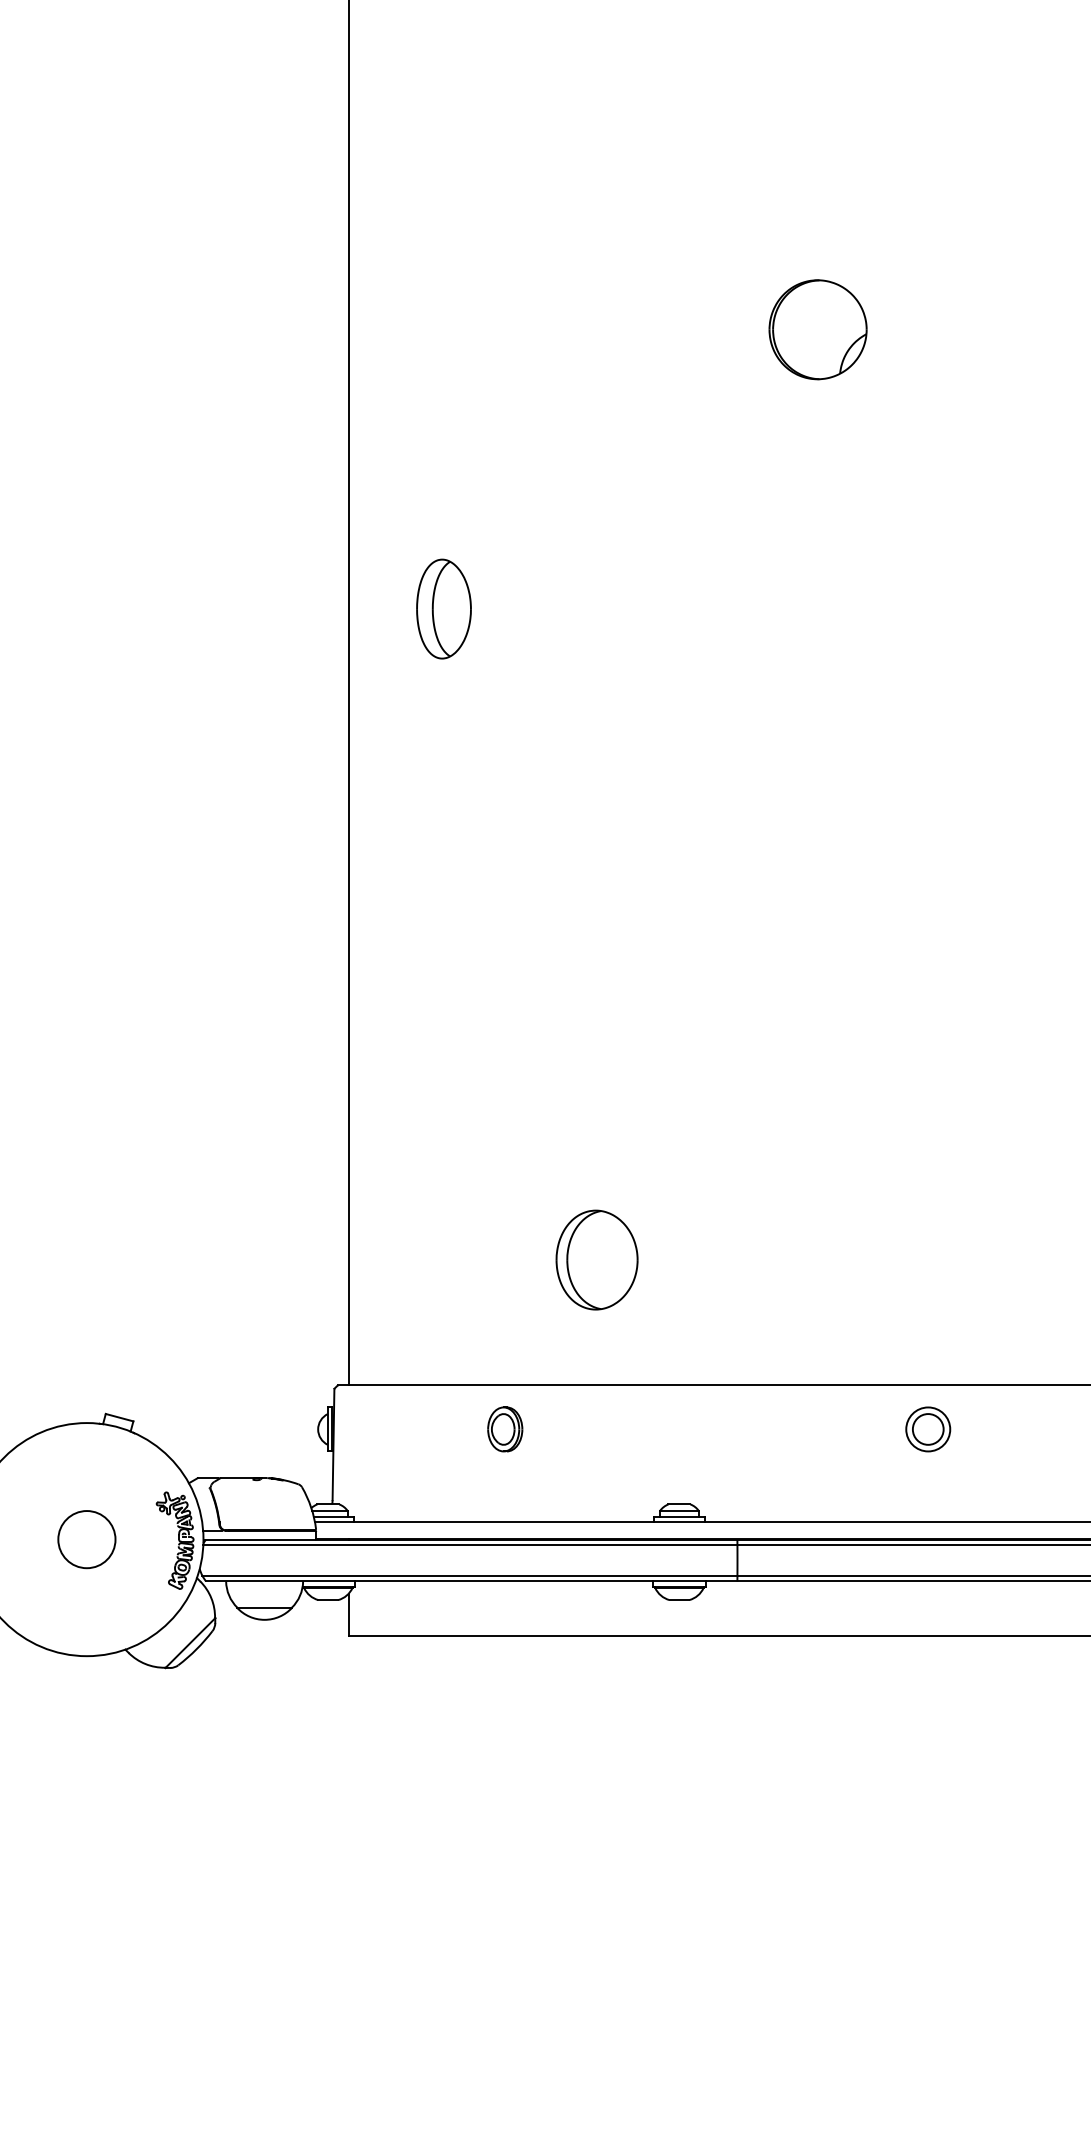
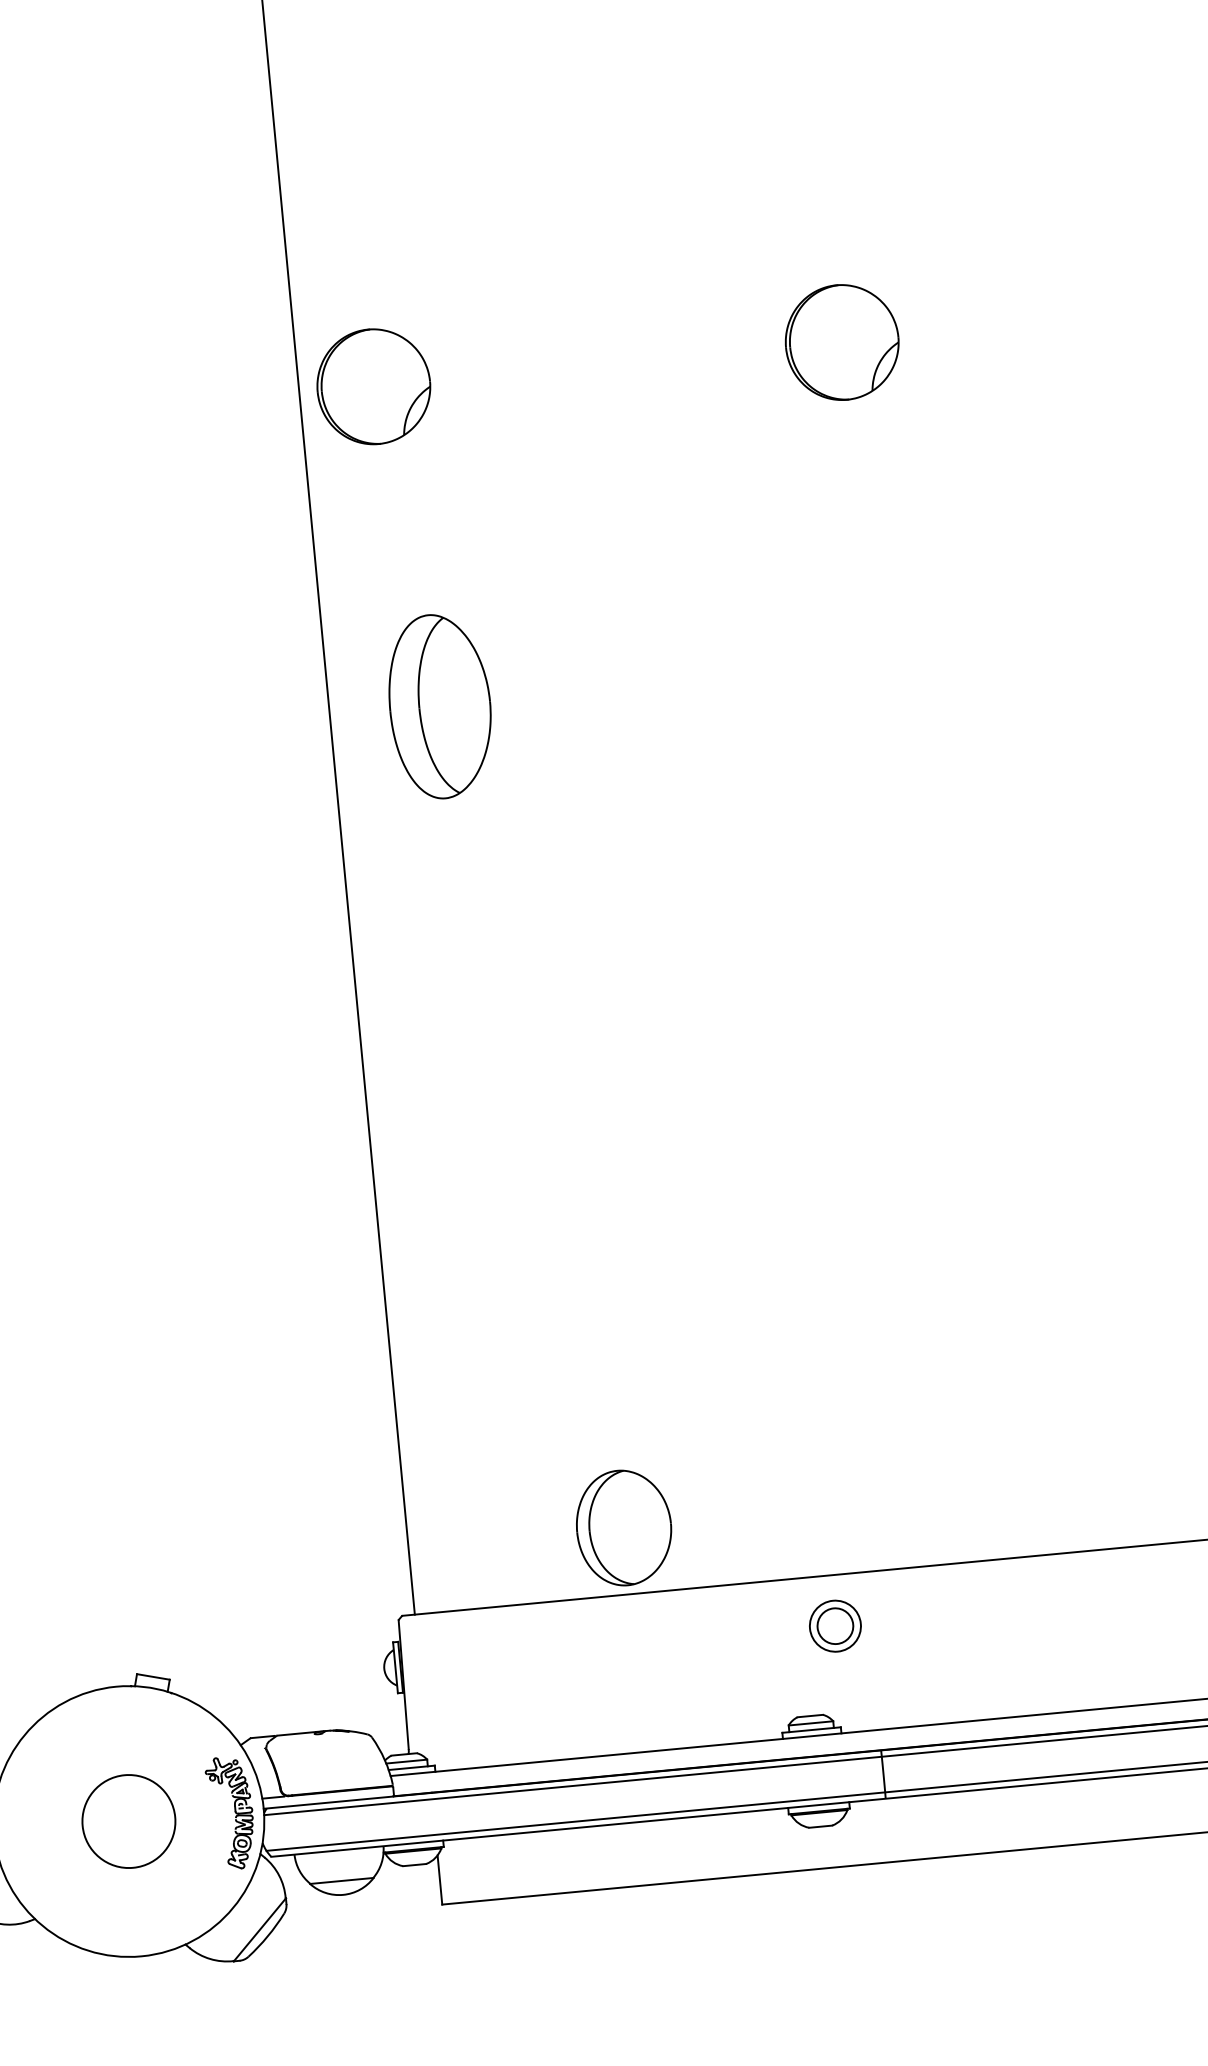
part: (412, 329) -> (373, 386), added
part: (443, 608) -> (439, 705), size x1.6
part: (596, 1259) -> (623, 1527), moved
part: (505, 1429) -> (600, 1648), removed
part: (928, 1429) -> (835, 1626), moved
circle: (86, 1539) -> (128, 1821), size x1.4

